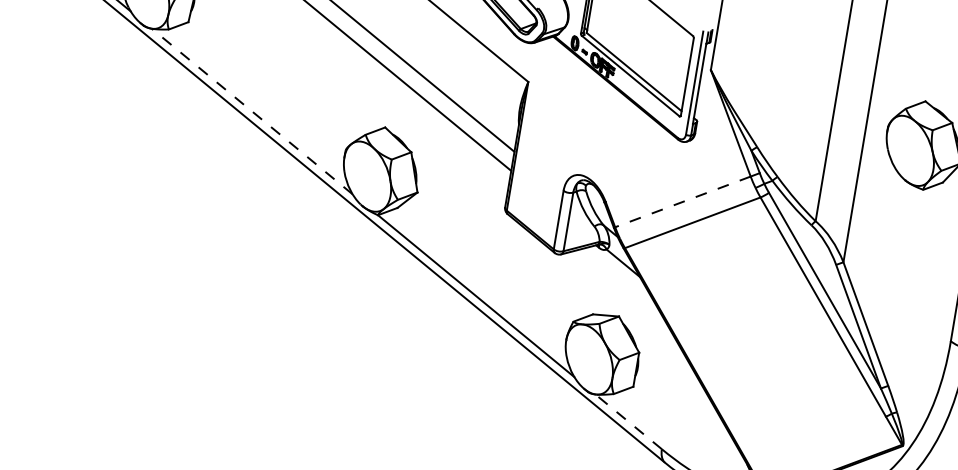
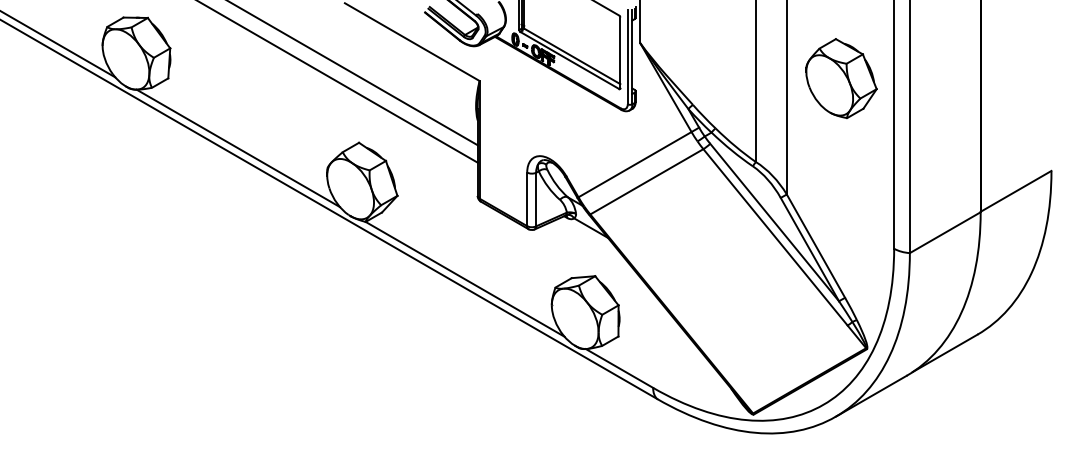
line: (251, 111) -> (237, 148), dashed -> solid
line: (682, 201) -> (634, 164), dashed -> solid
line: (628, 421) -> (619, 368), dashed -> solid

